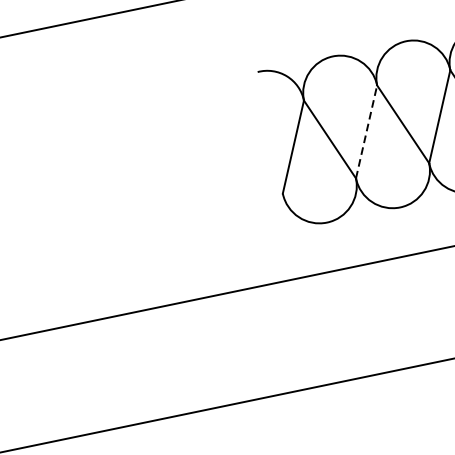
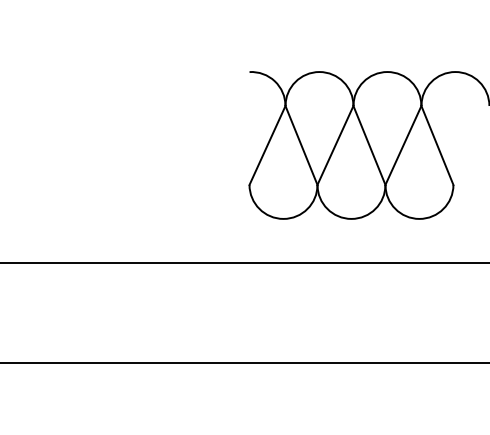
line: (366, 131) -> (335, 145), dashed -> solid

